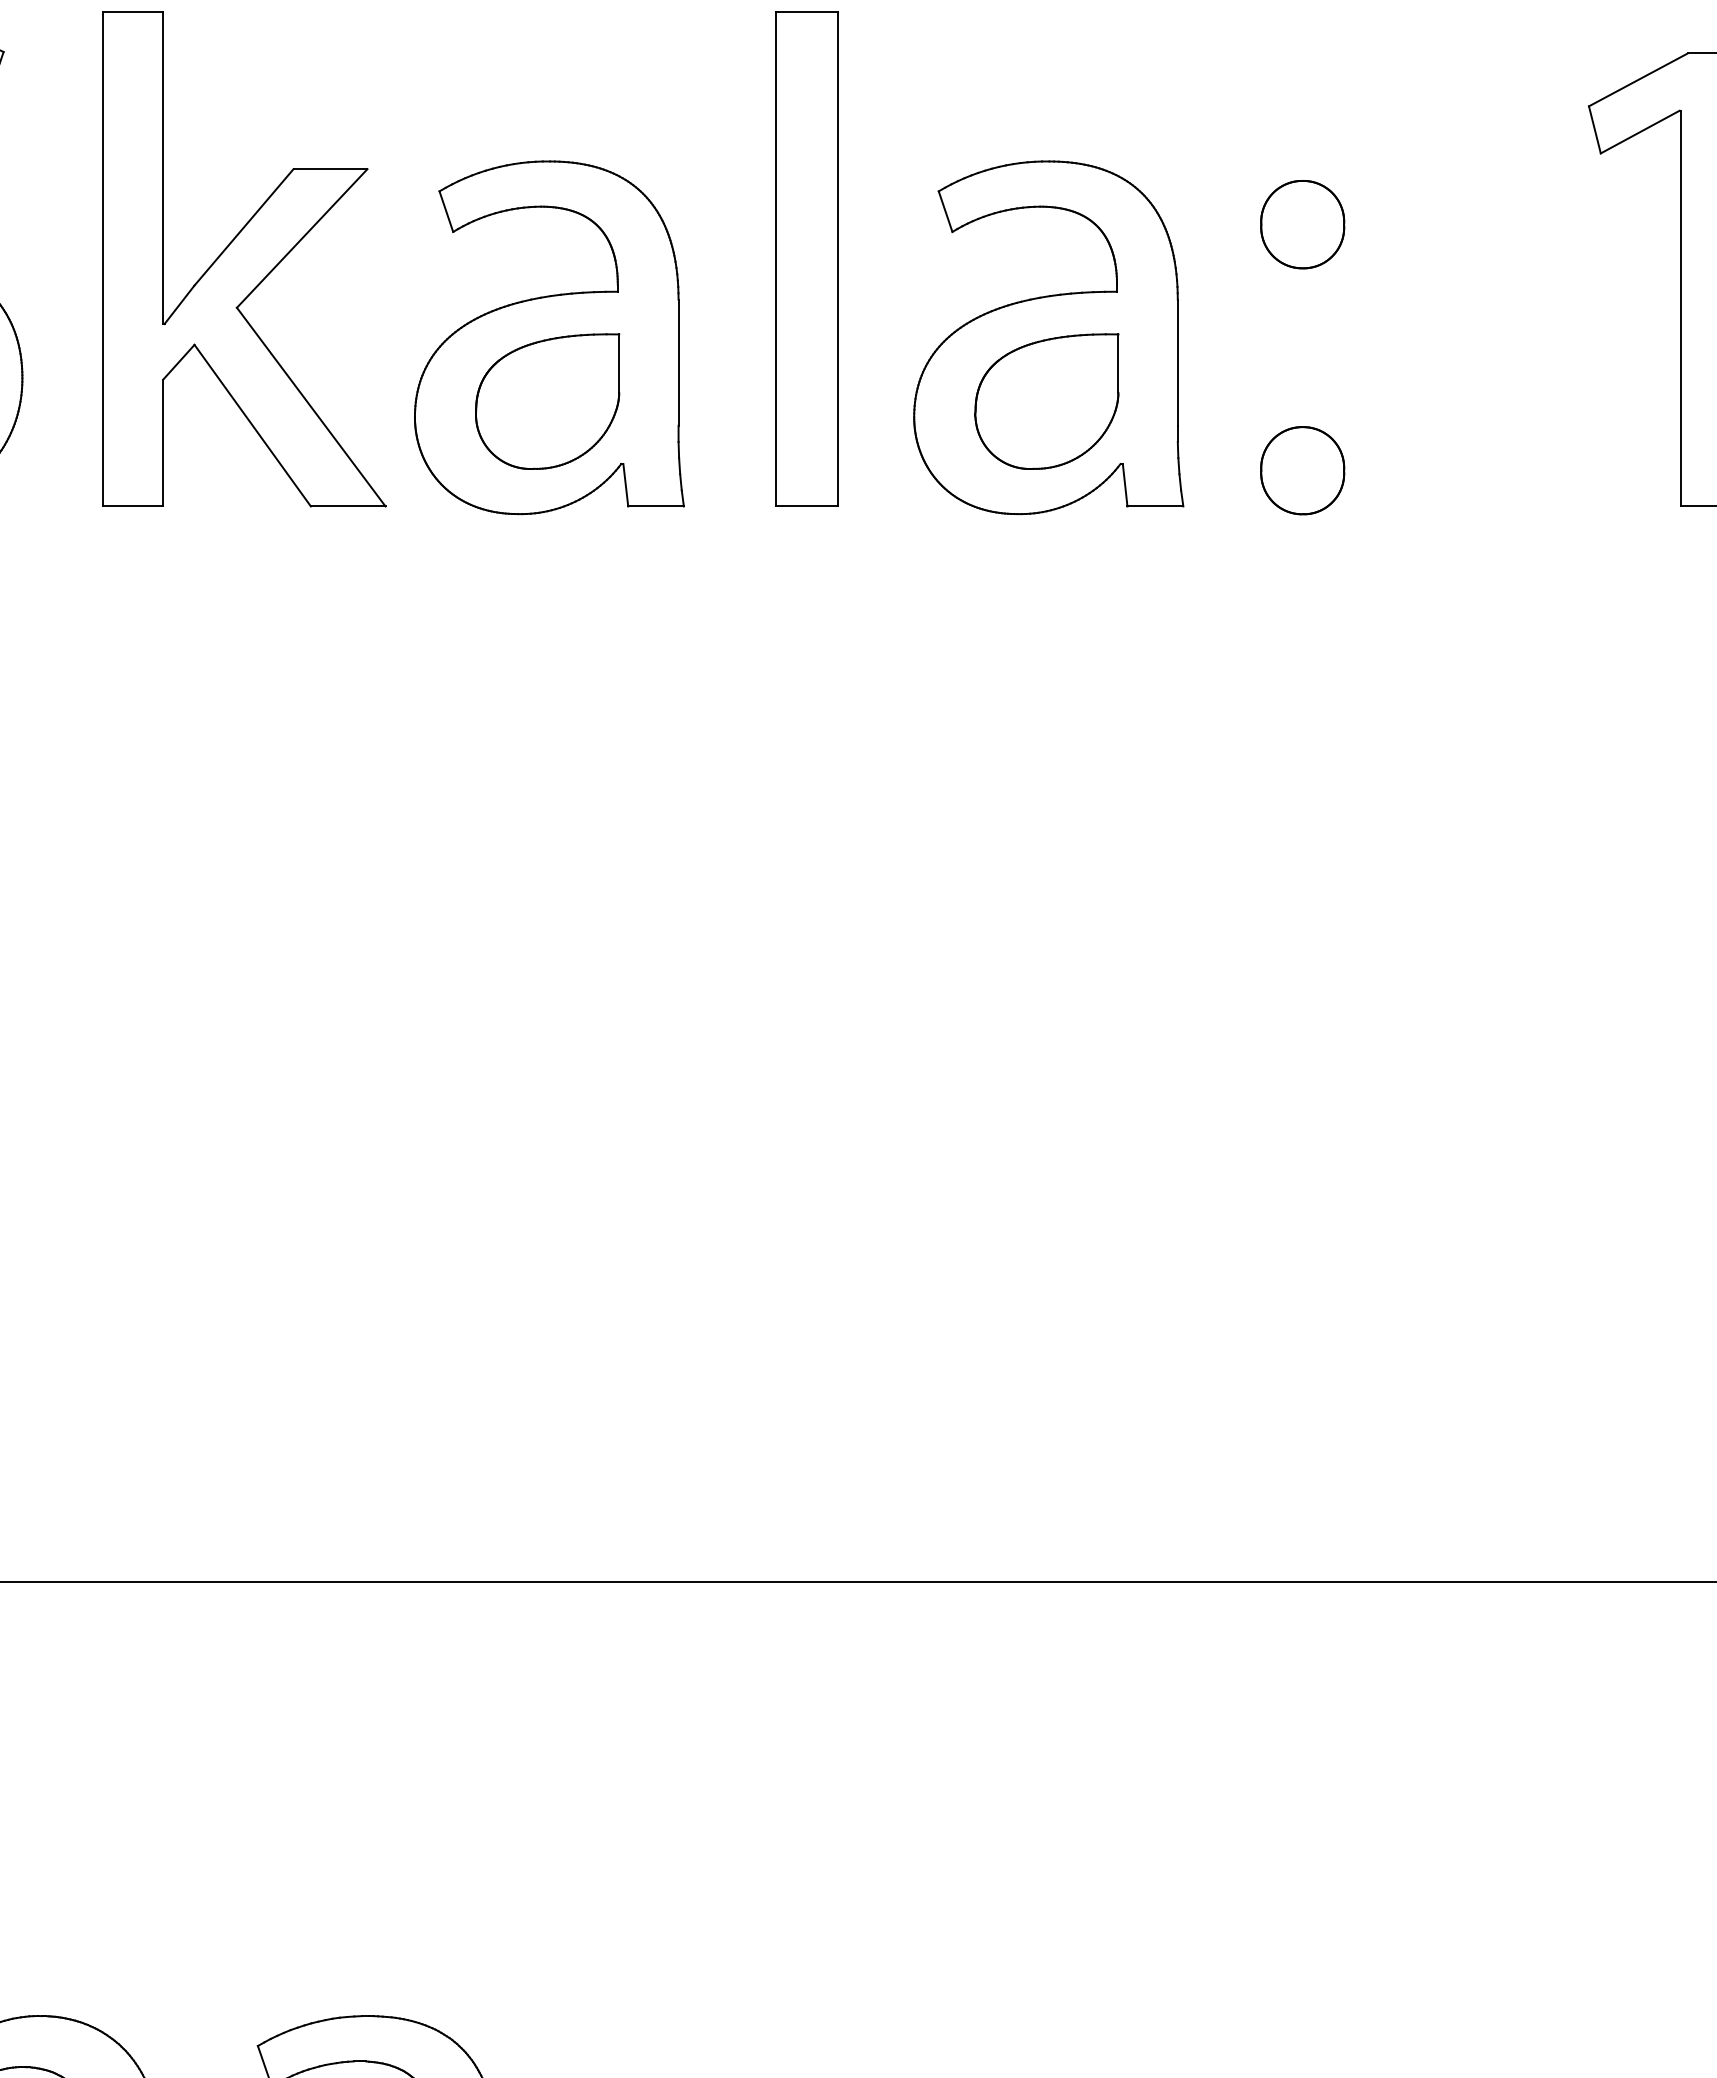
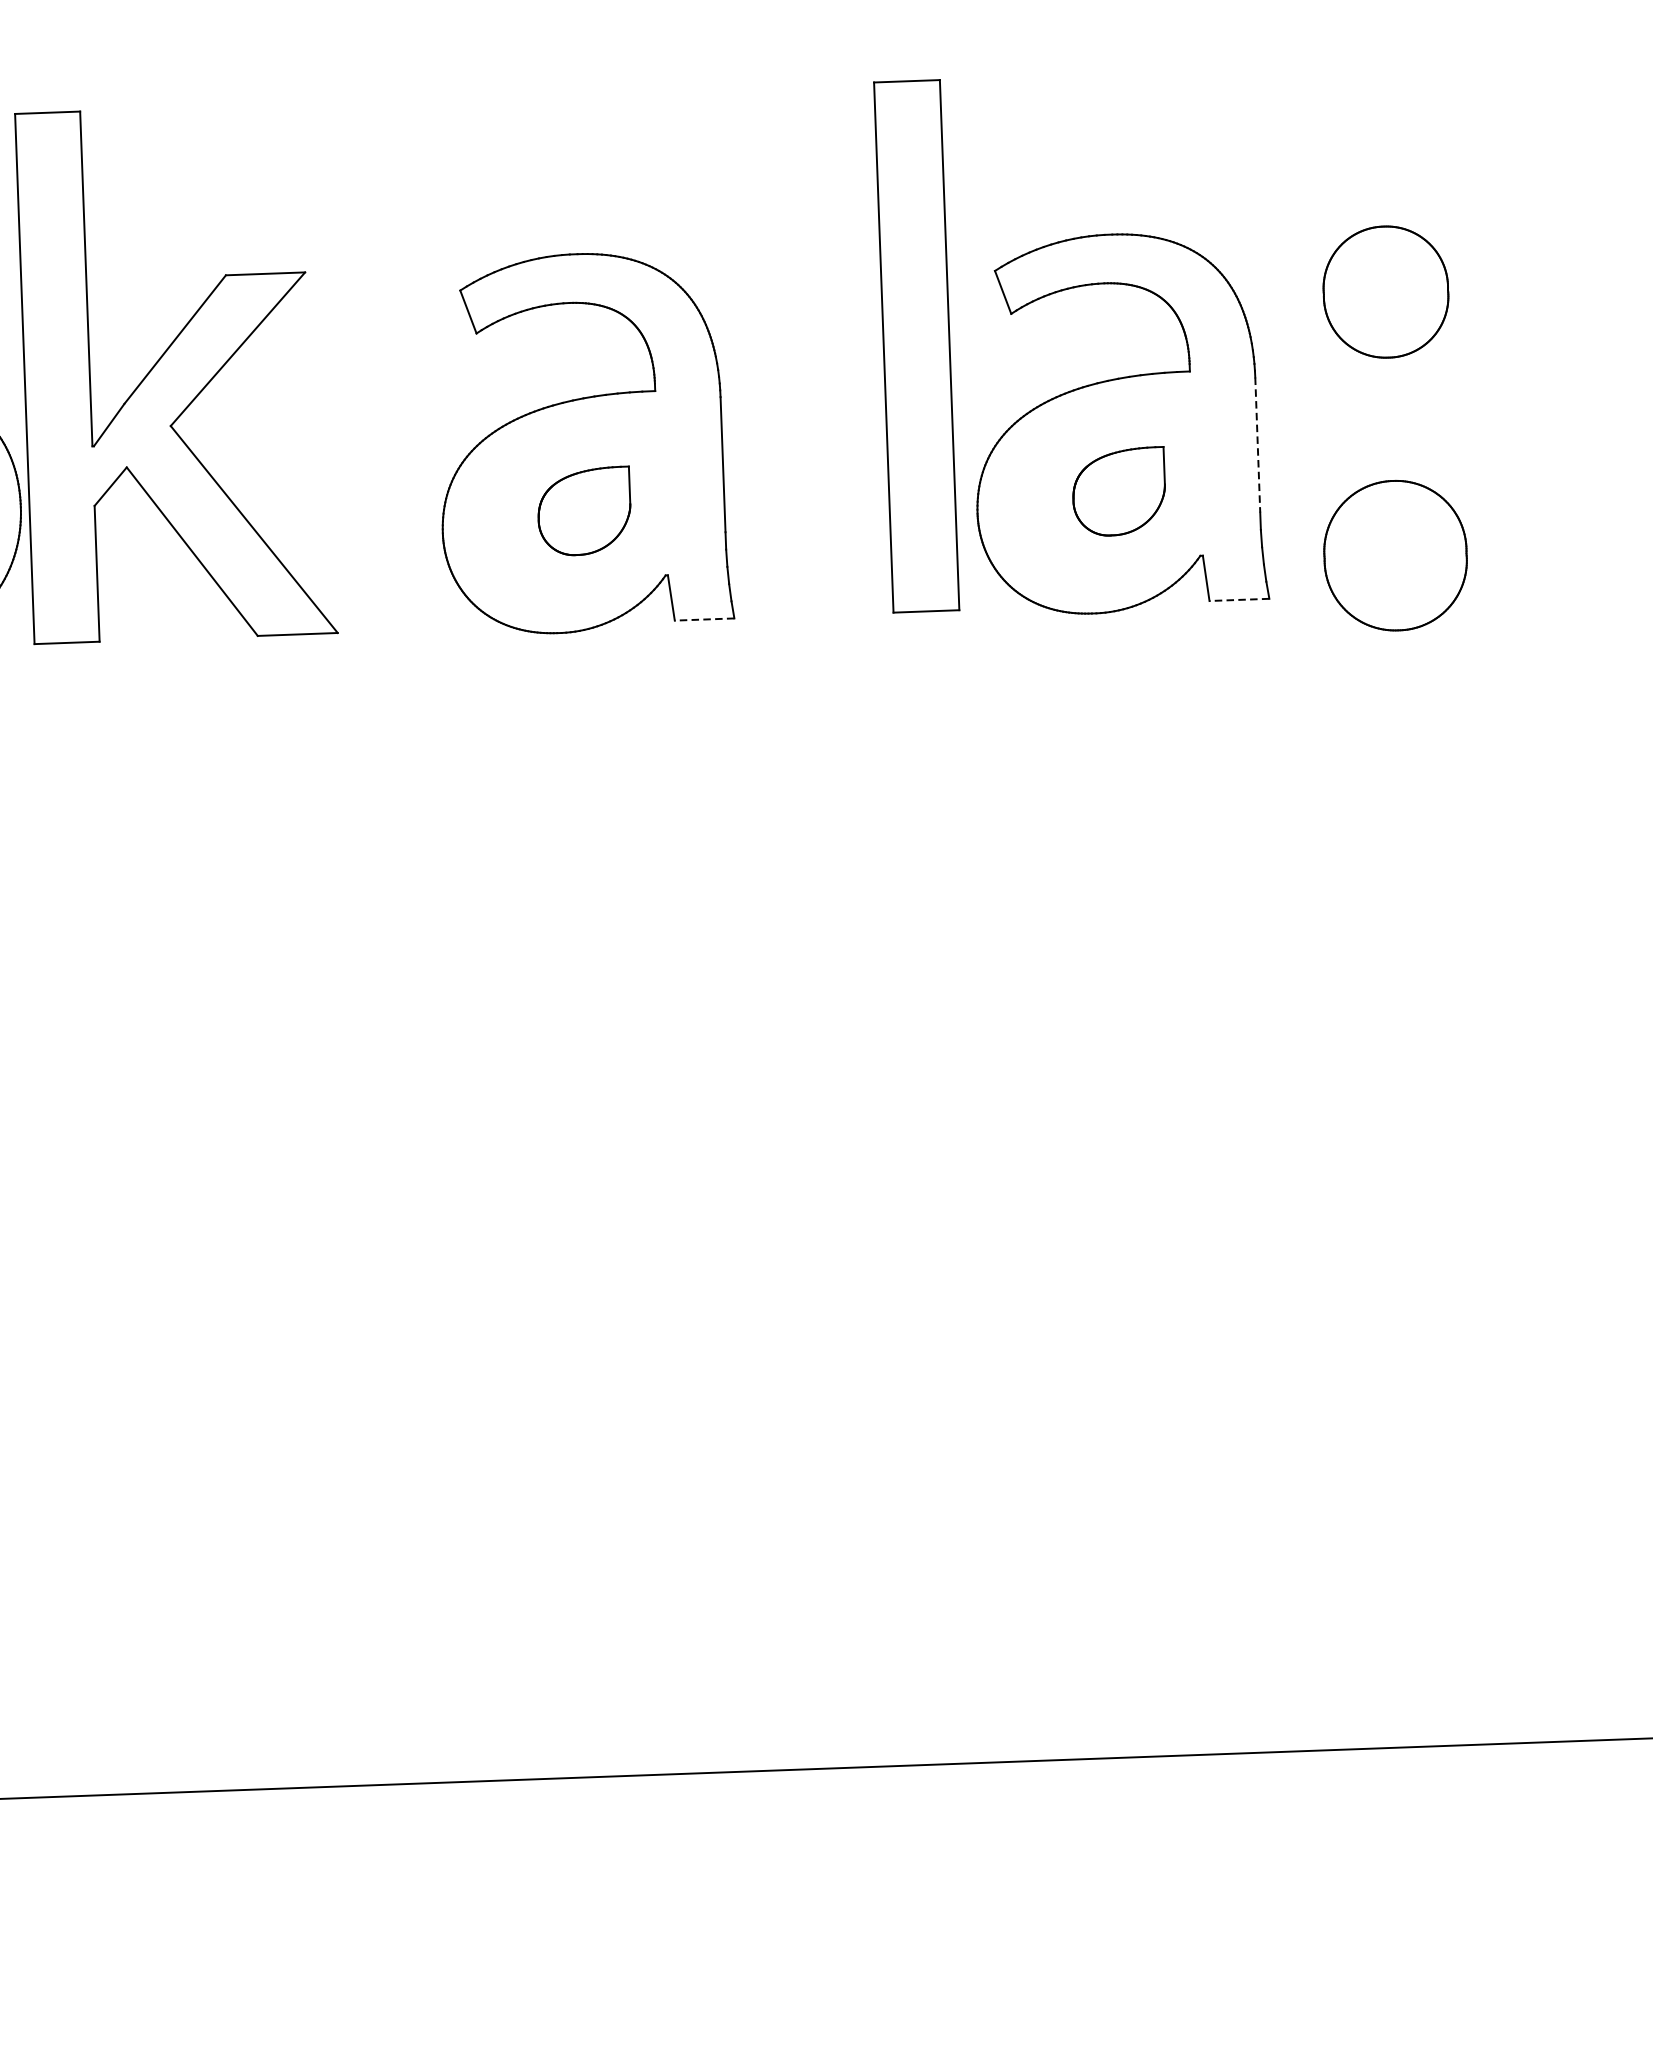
part: (1302, 224) -> (1385, 292), size x1.4
part: (806, 258) -> (915, 345), moved
part: (244, 259) -> (176, 374), moved
line: (1177, 363) -> (1257, 445), solid -> dashed
part: (547, 401) -> (584, 511), size x0.6
part: (1046, 401) -> (1118, 491), size x0.6
part: (1302, 470) -> (1395, 555), size x1.6
line: (656, 506) -> (705, 619), solid -> dashed
line: (1155, 506) -> (1239, 599), solid -> dashed

